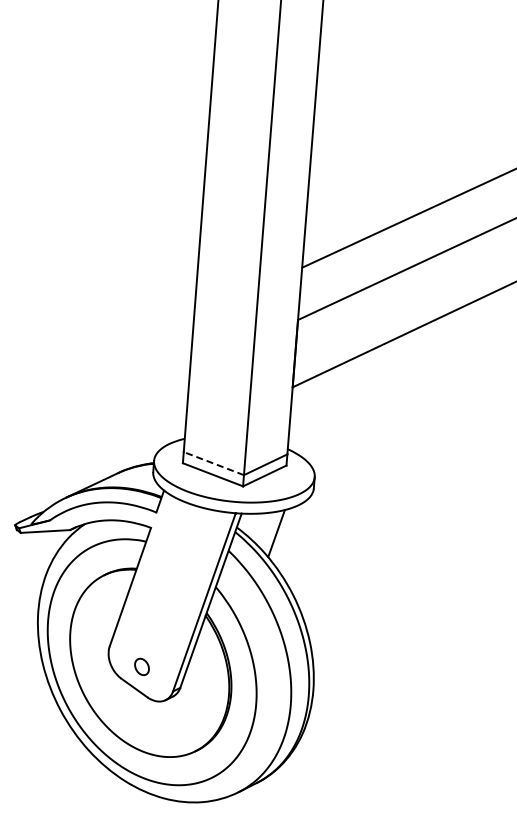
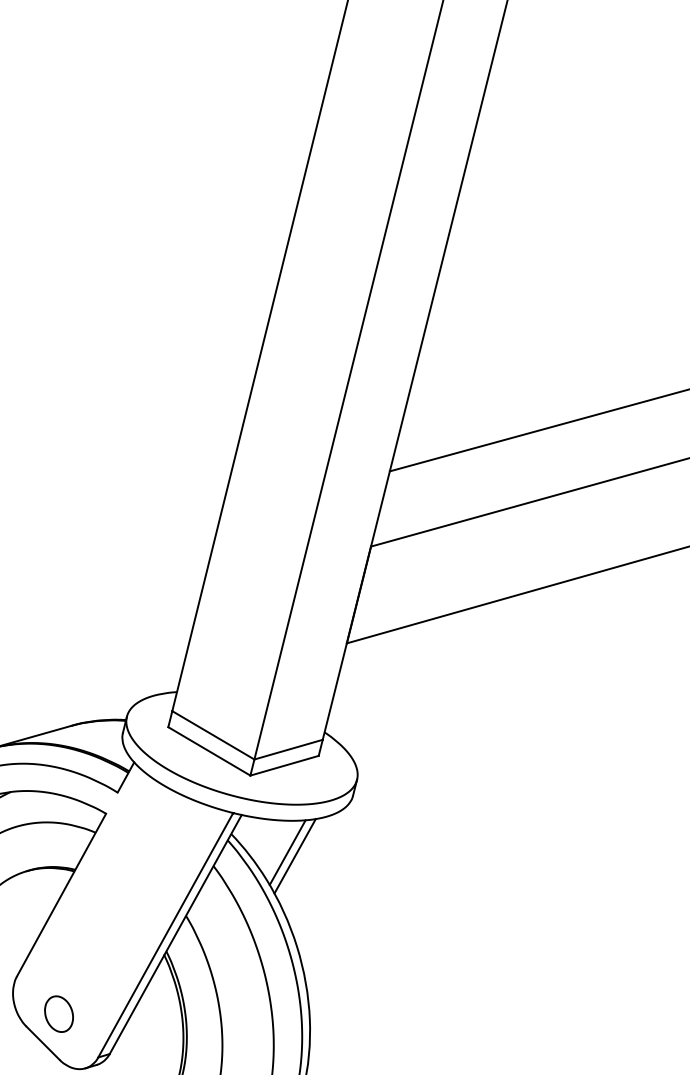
line: (213, 463) -> (212, 735), dashed -> solid
line: (281, 535) -> (294, 856), added
part: (141, 666) -> (58, 1013), size x1.43

